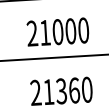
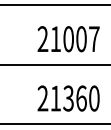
text: (83, 30) -> (94, 39), 21000 -> 21007

